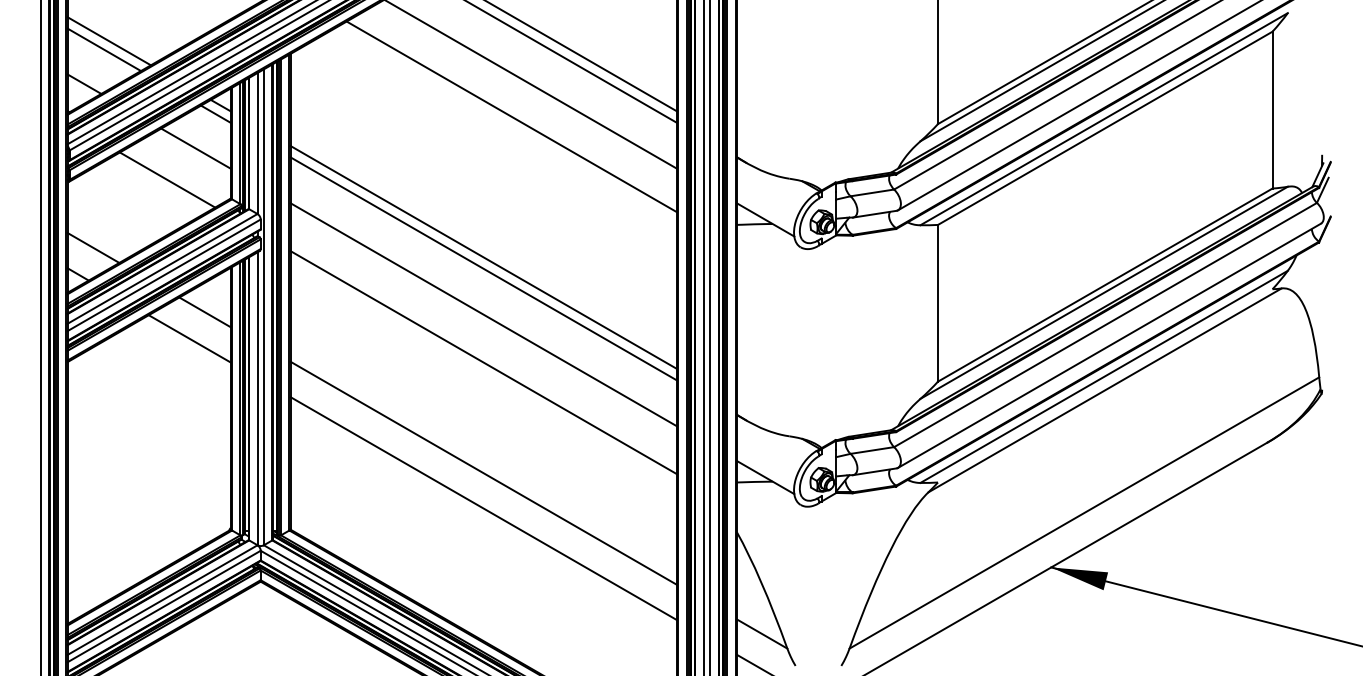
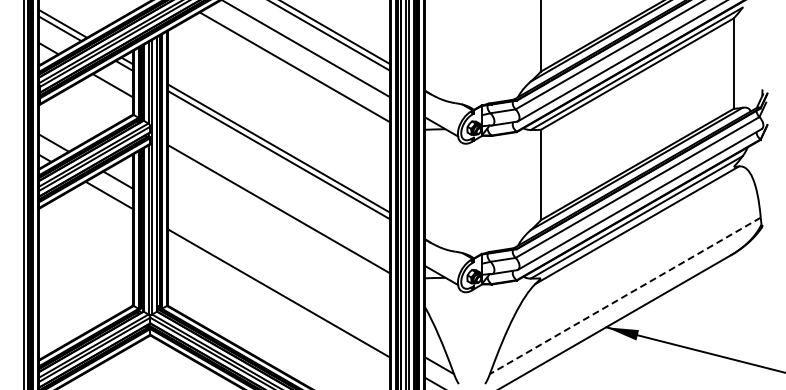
line: (167, 179) -> (96, 103), removed
line: (482, 314) -> (278, 181), removed
line: (482, 472) -> (278, 272), removed
line: (1082, 514) -> (624, 296), solid -> dashed

